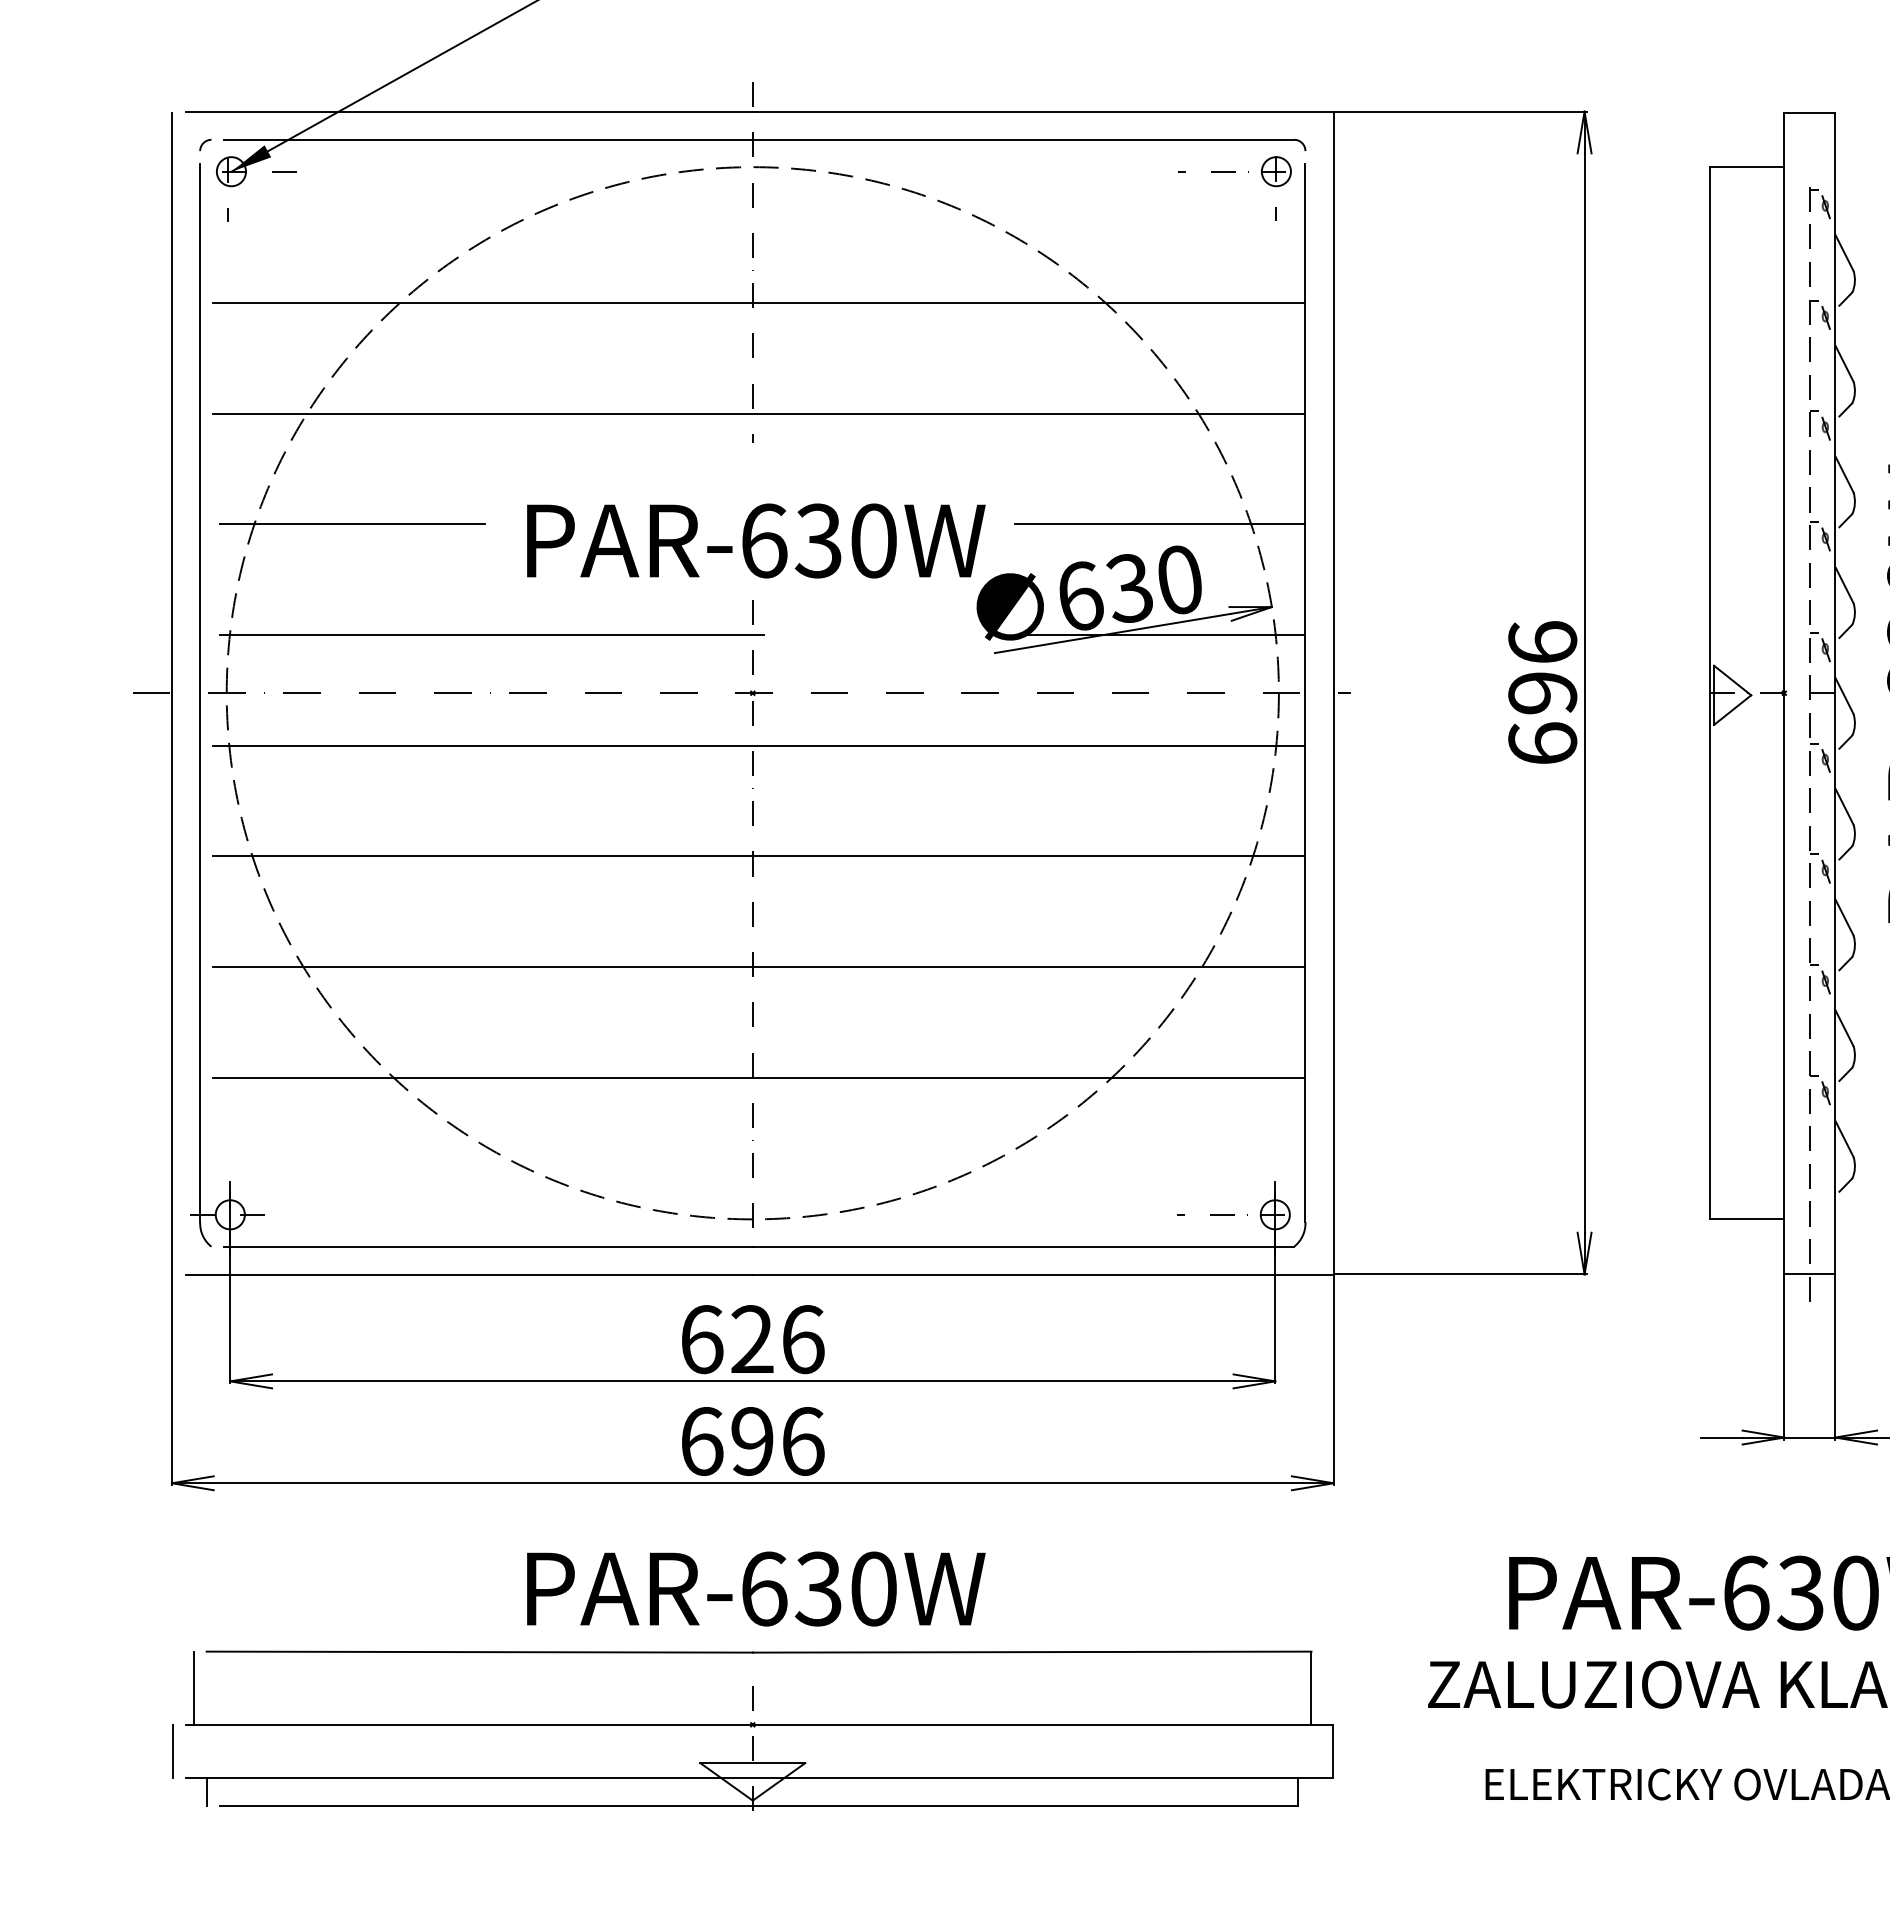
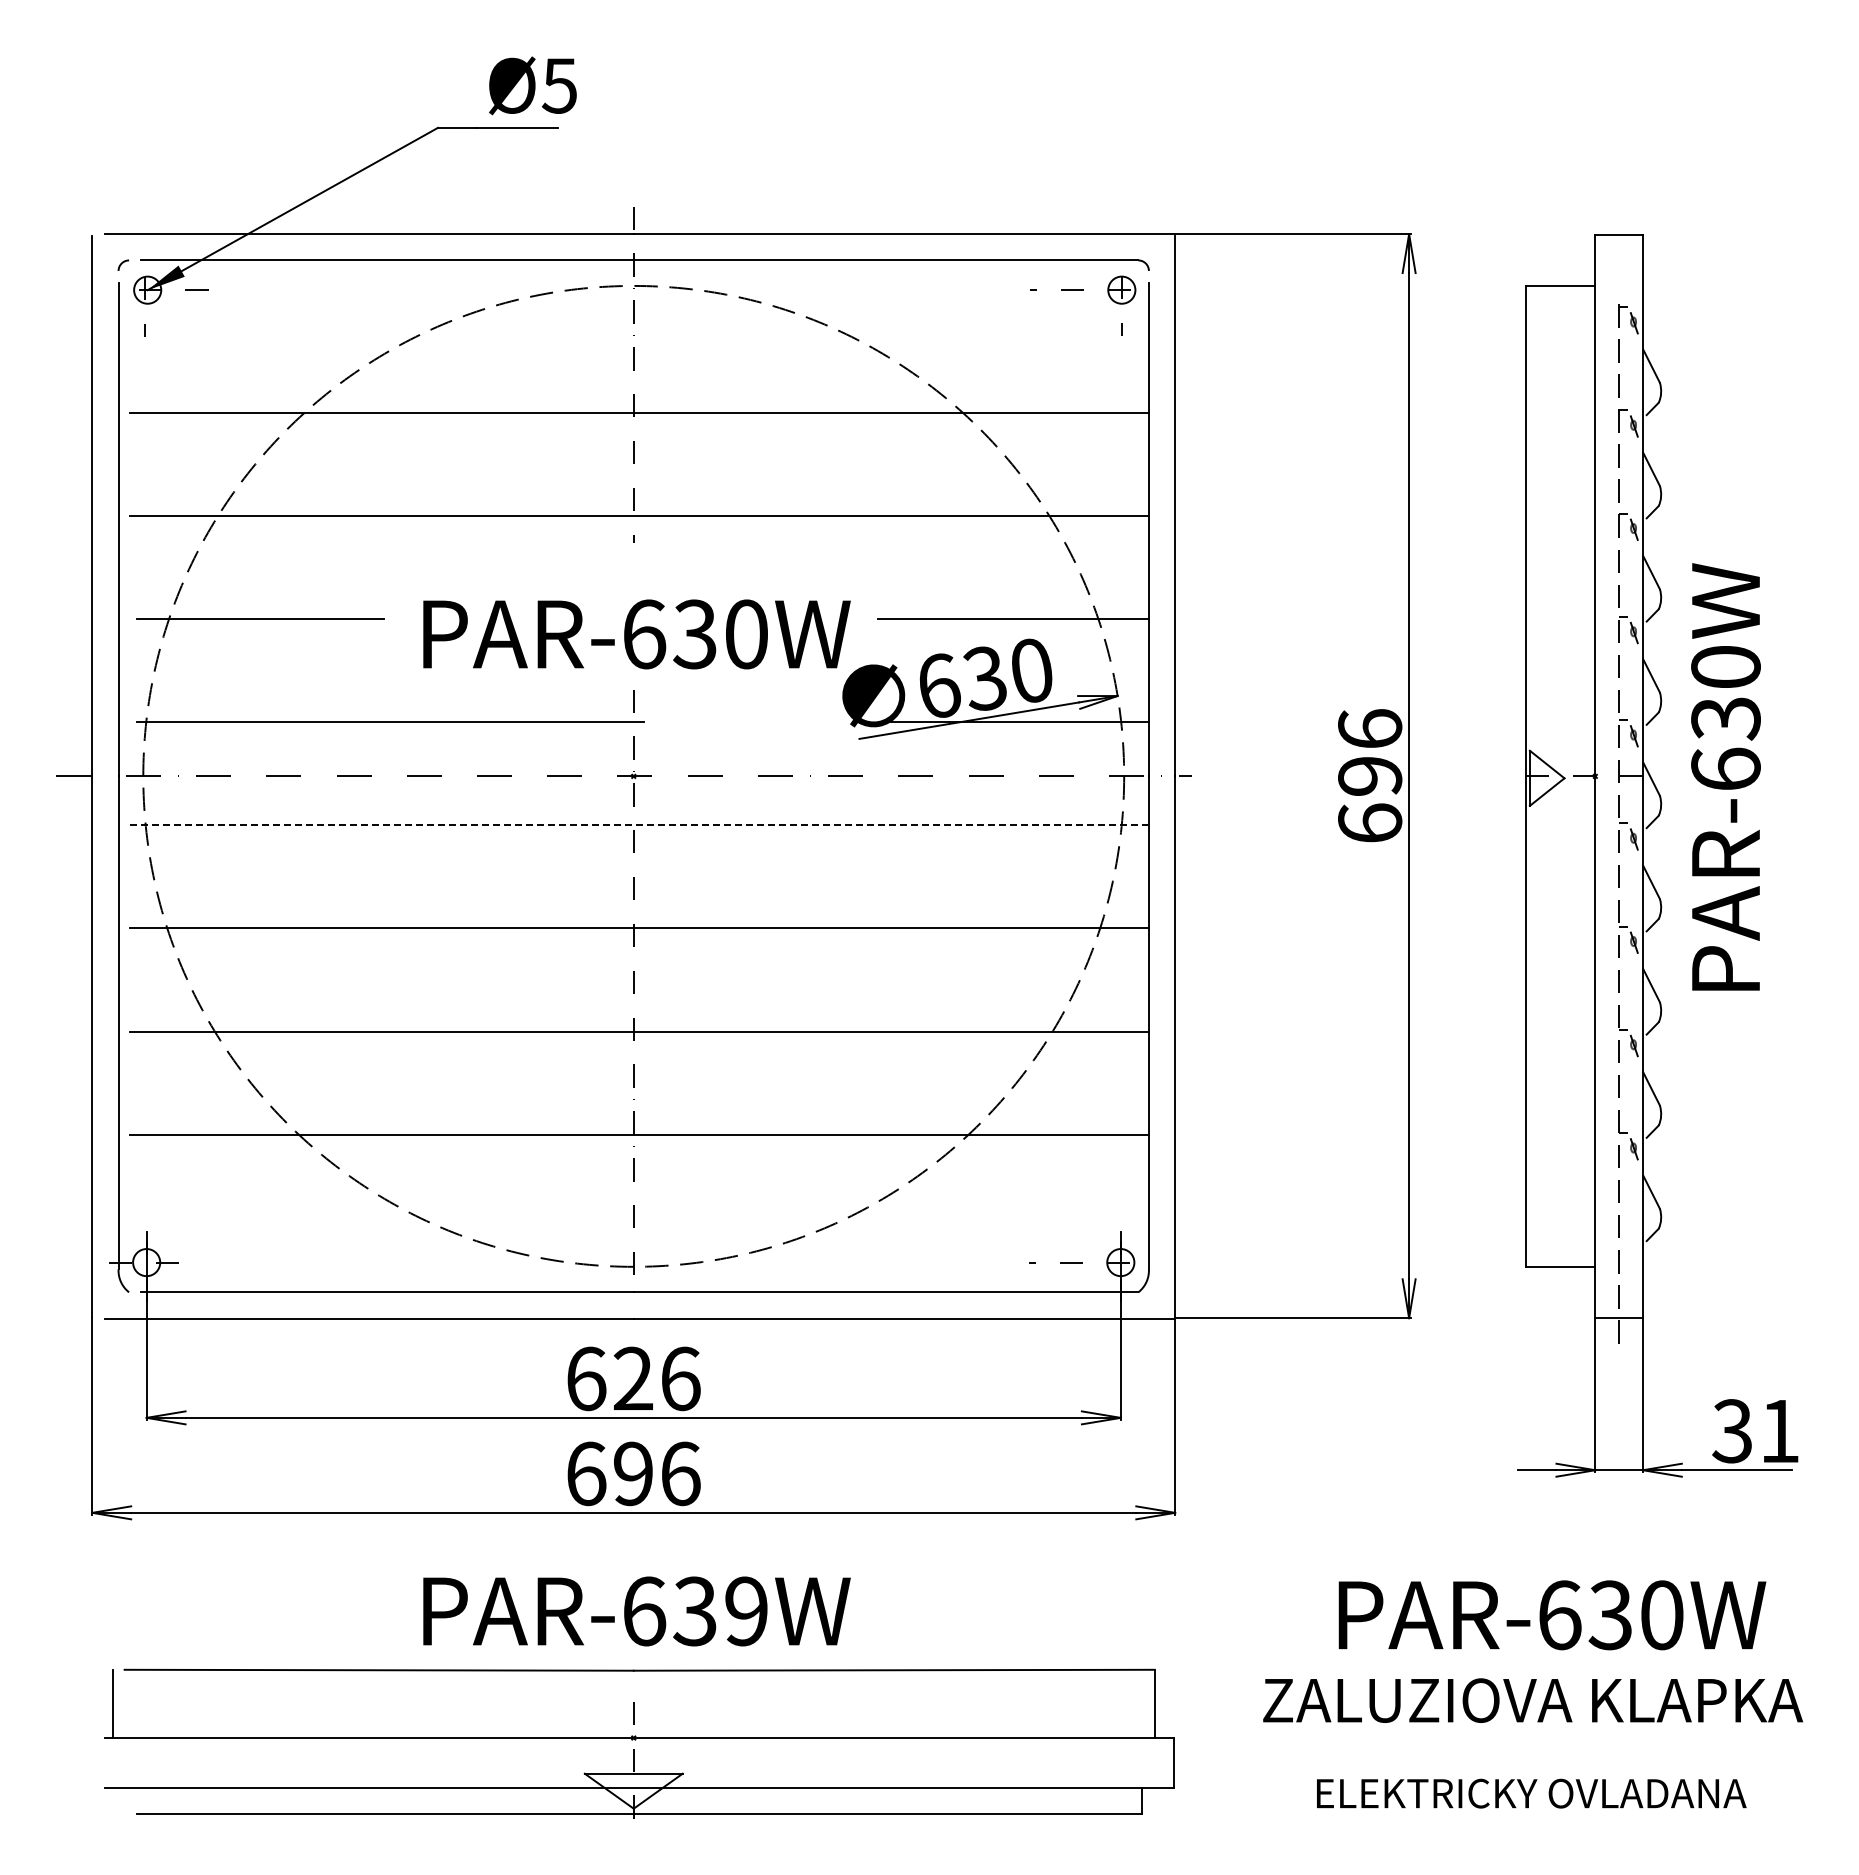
line: (760, 745) -> (640, 825), solid -> dashed
text: (873, 1589) -> (746, 1611), PAR-630W -> PAR-639W
line: (173, 1752) -> (93, 1763), removed
line: (207, 1791) -> (125, 1800), removed

